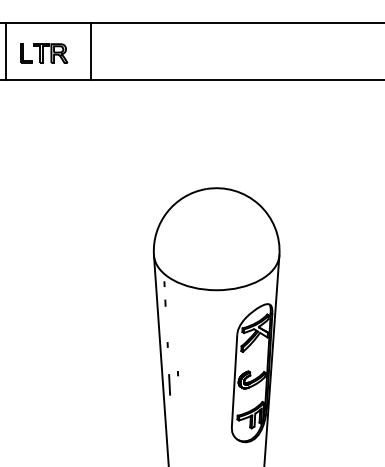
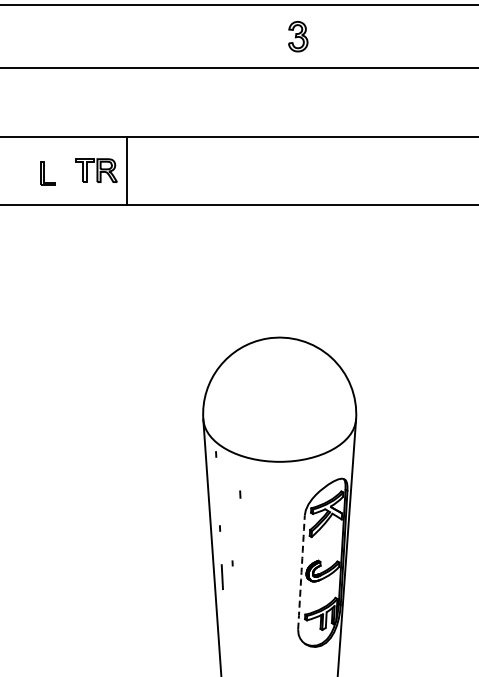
line: (6, 51) -> (23, 170), removed
part: (50, 53) -> (96, 170), moved
line: (165, 303) -> (240, 494), moved
arc: (234, 381) -> (301, 572), solid -> dashed

